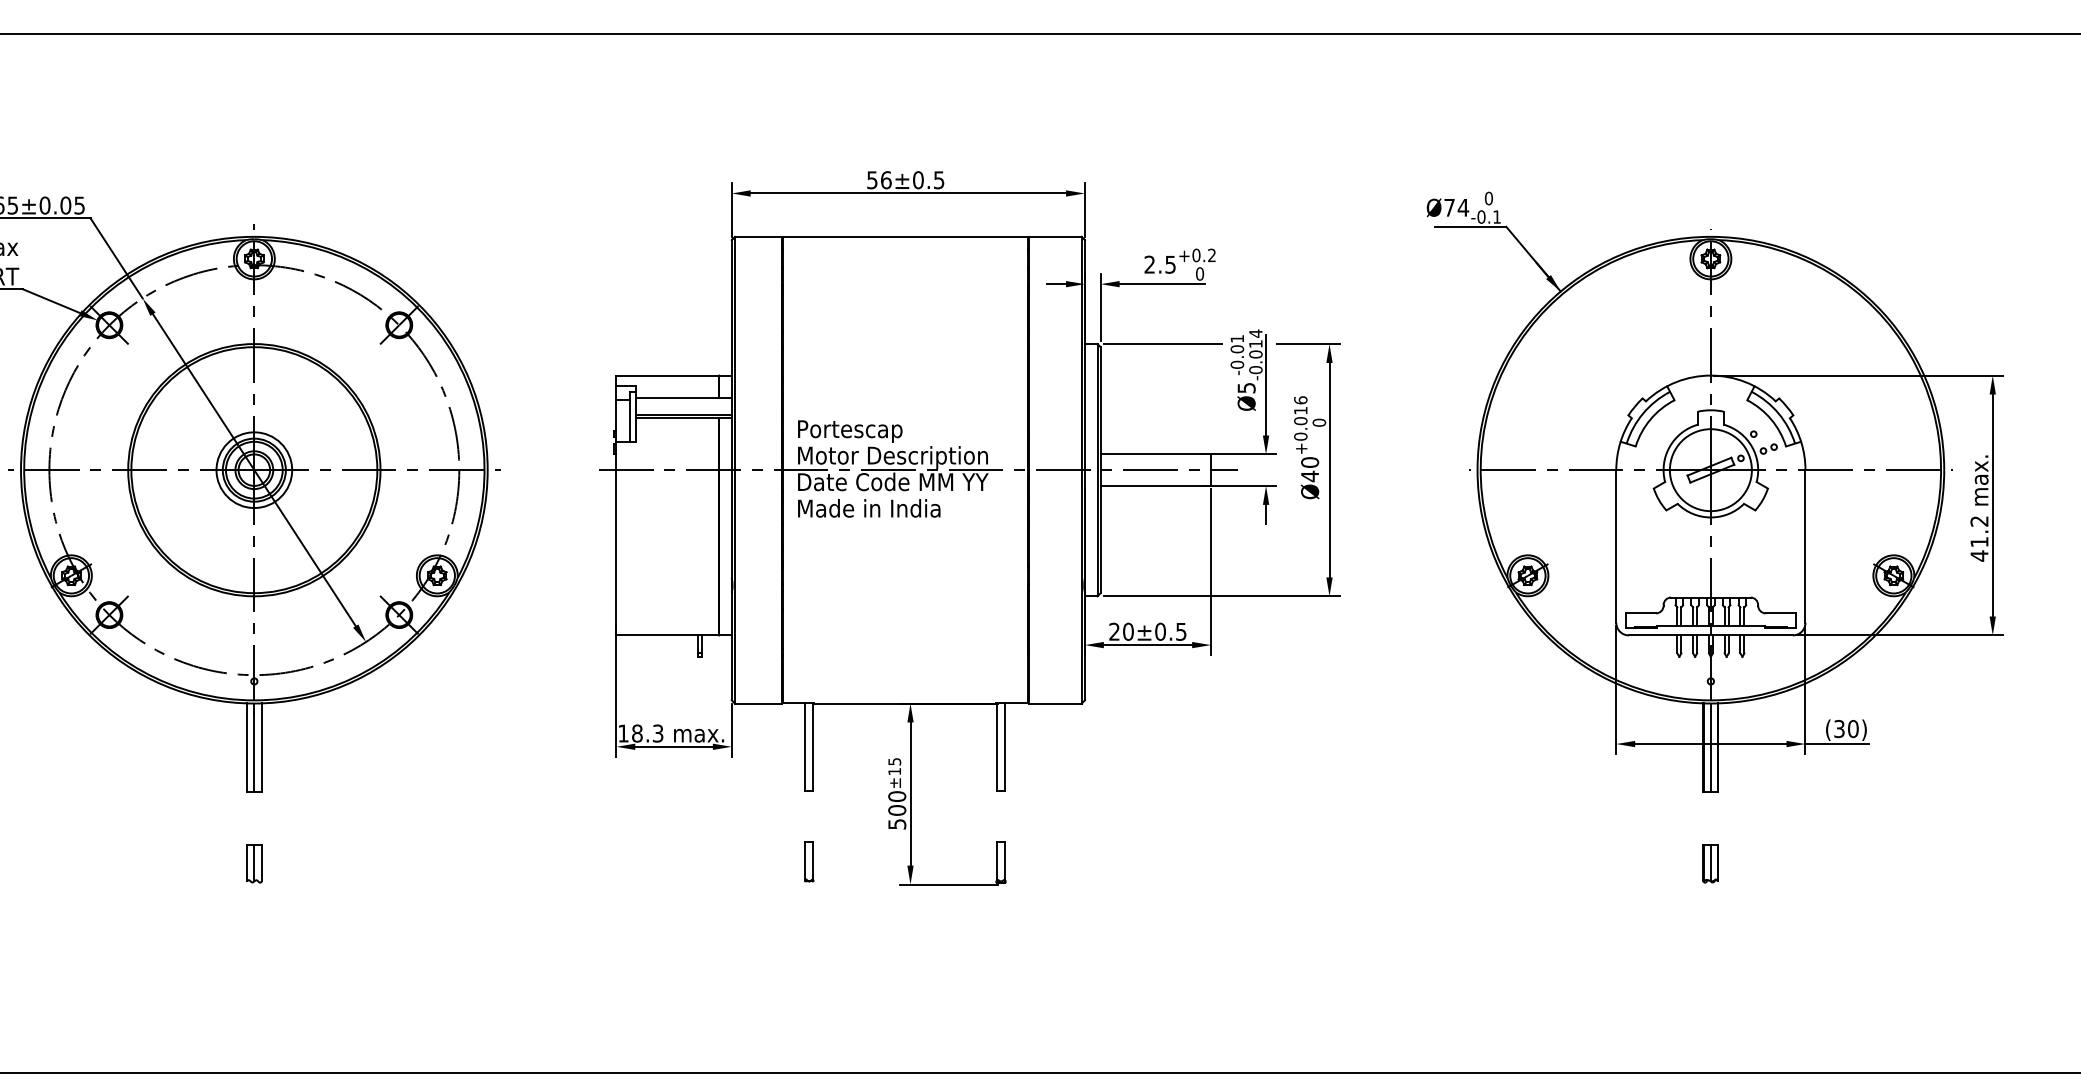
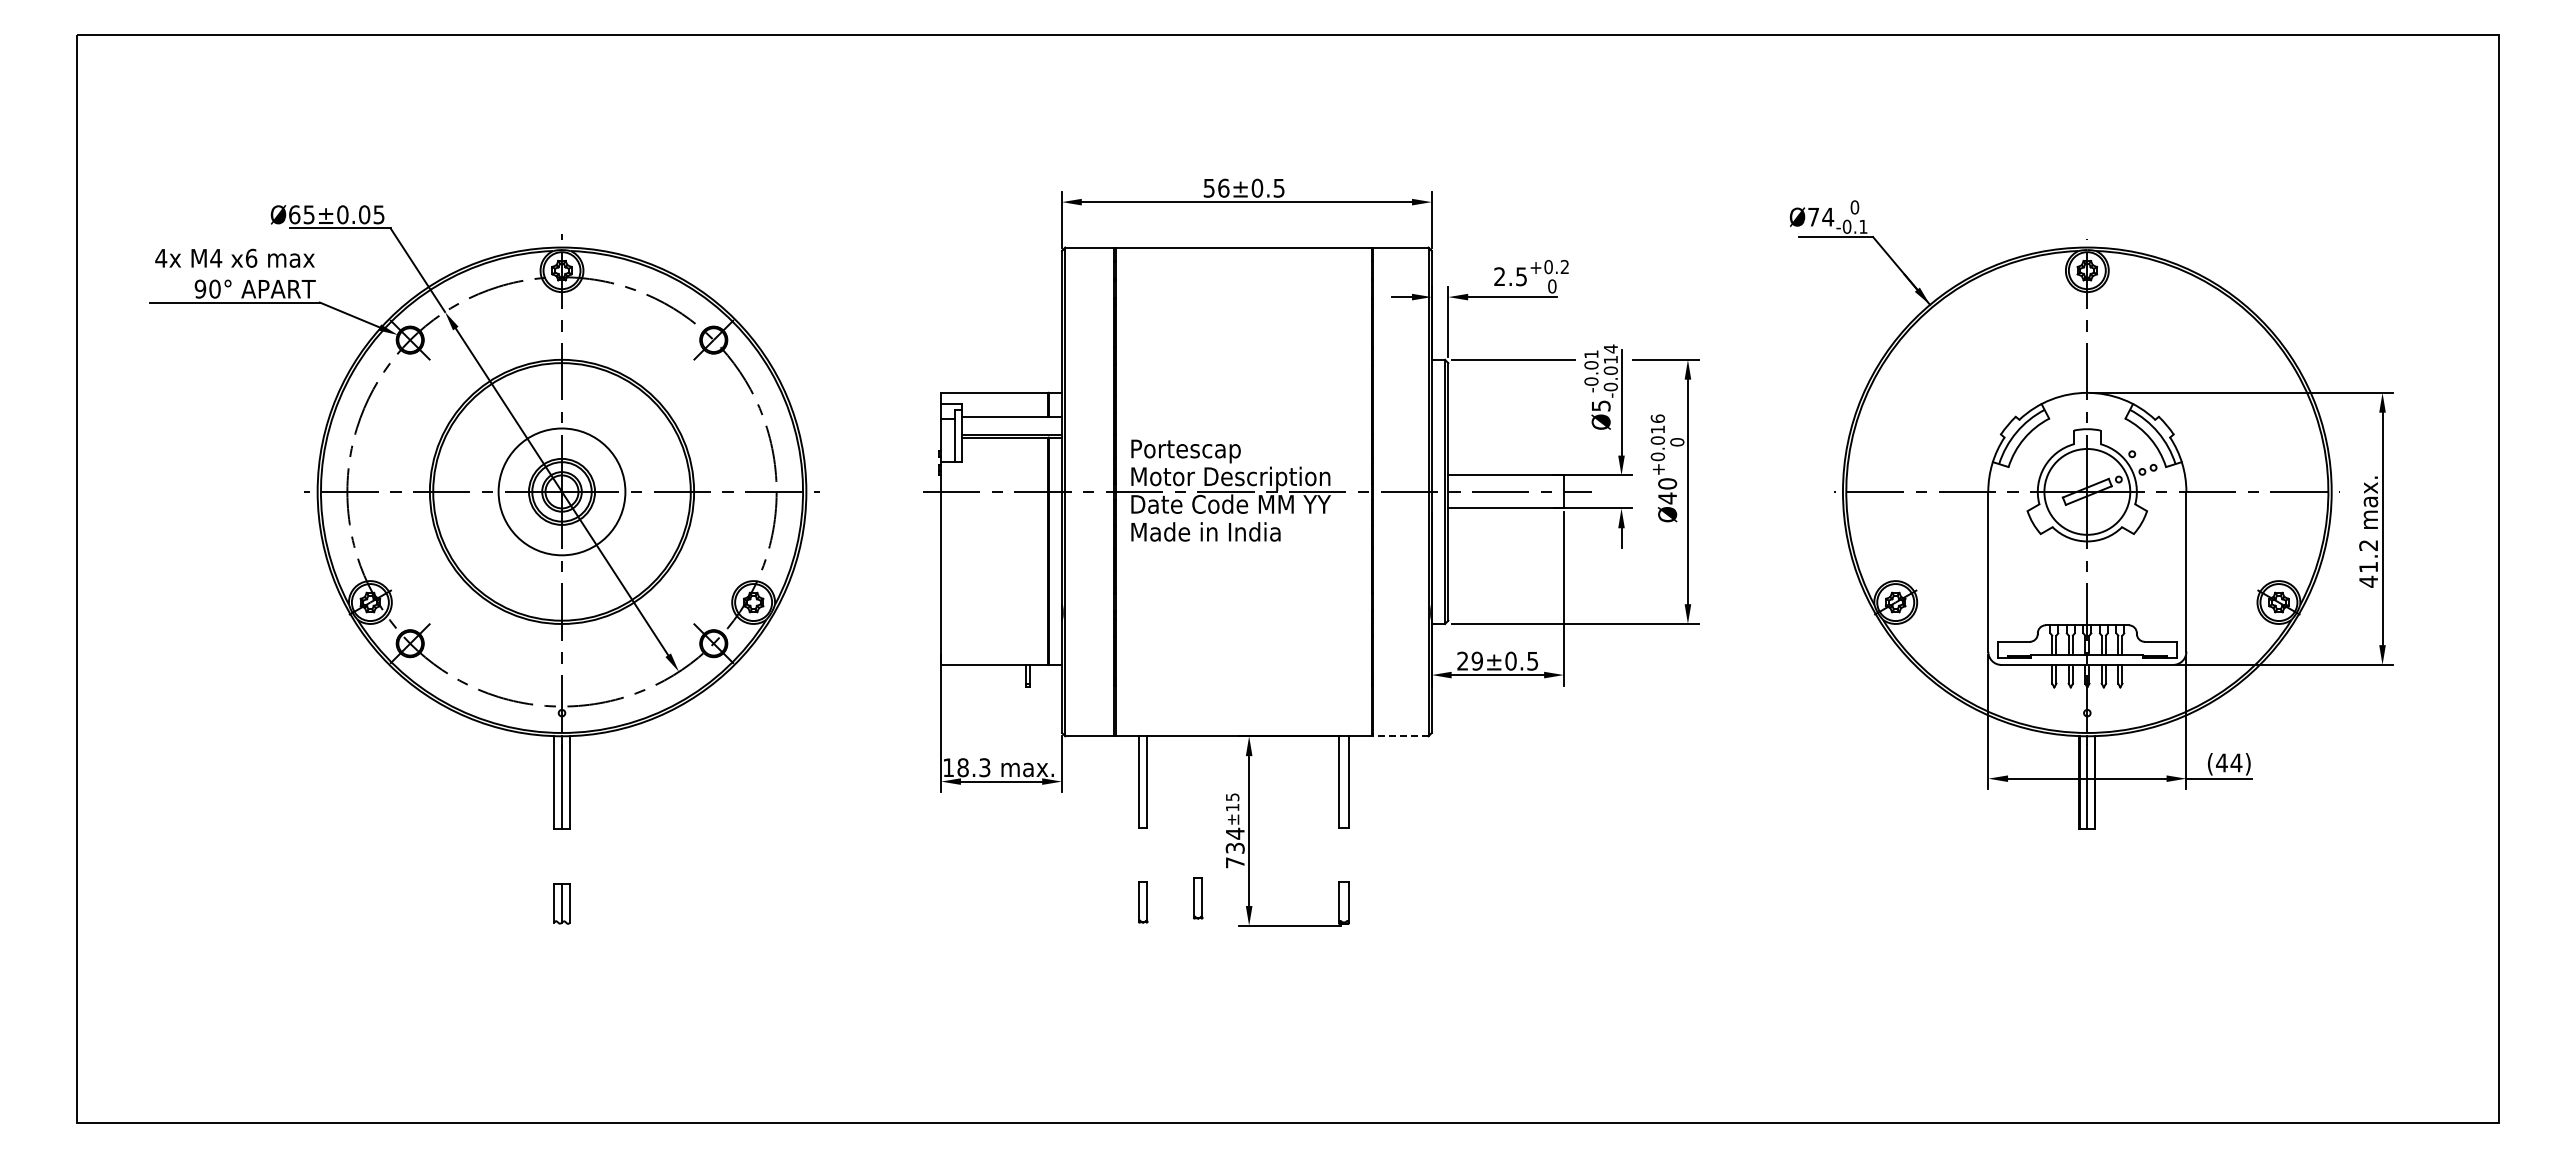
circle: (253, 469) -> (561, 491), size x1.6
text: (1128, 632) -> (1477, 661), 20±0.5 -> 29±0.5
line: (1055, 703) -> (1400, 736), solid -> dashed
text: (1846, 728) -> (2229, 762), (30) -> (44)
text: (896, 809) -> (1234, 847), 500 -> 734
part: (862, 858) -> (1198, 898), added
part: (1710, 863) -> (2086, 903), removed

